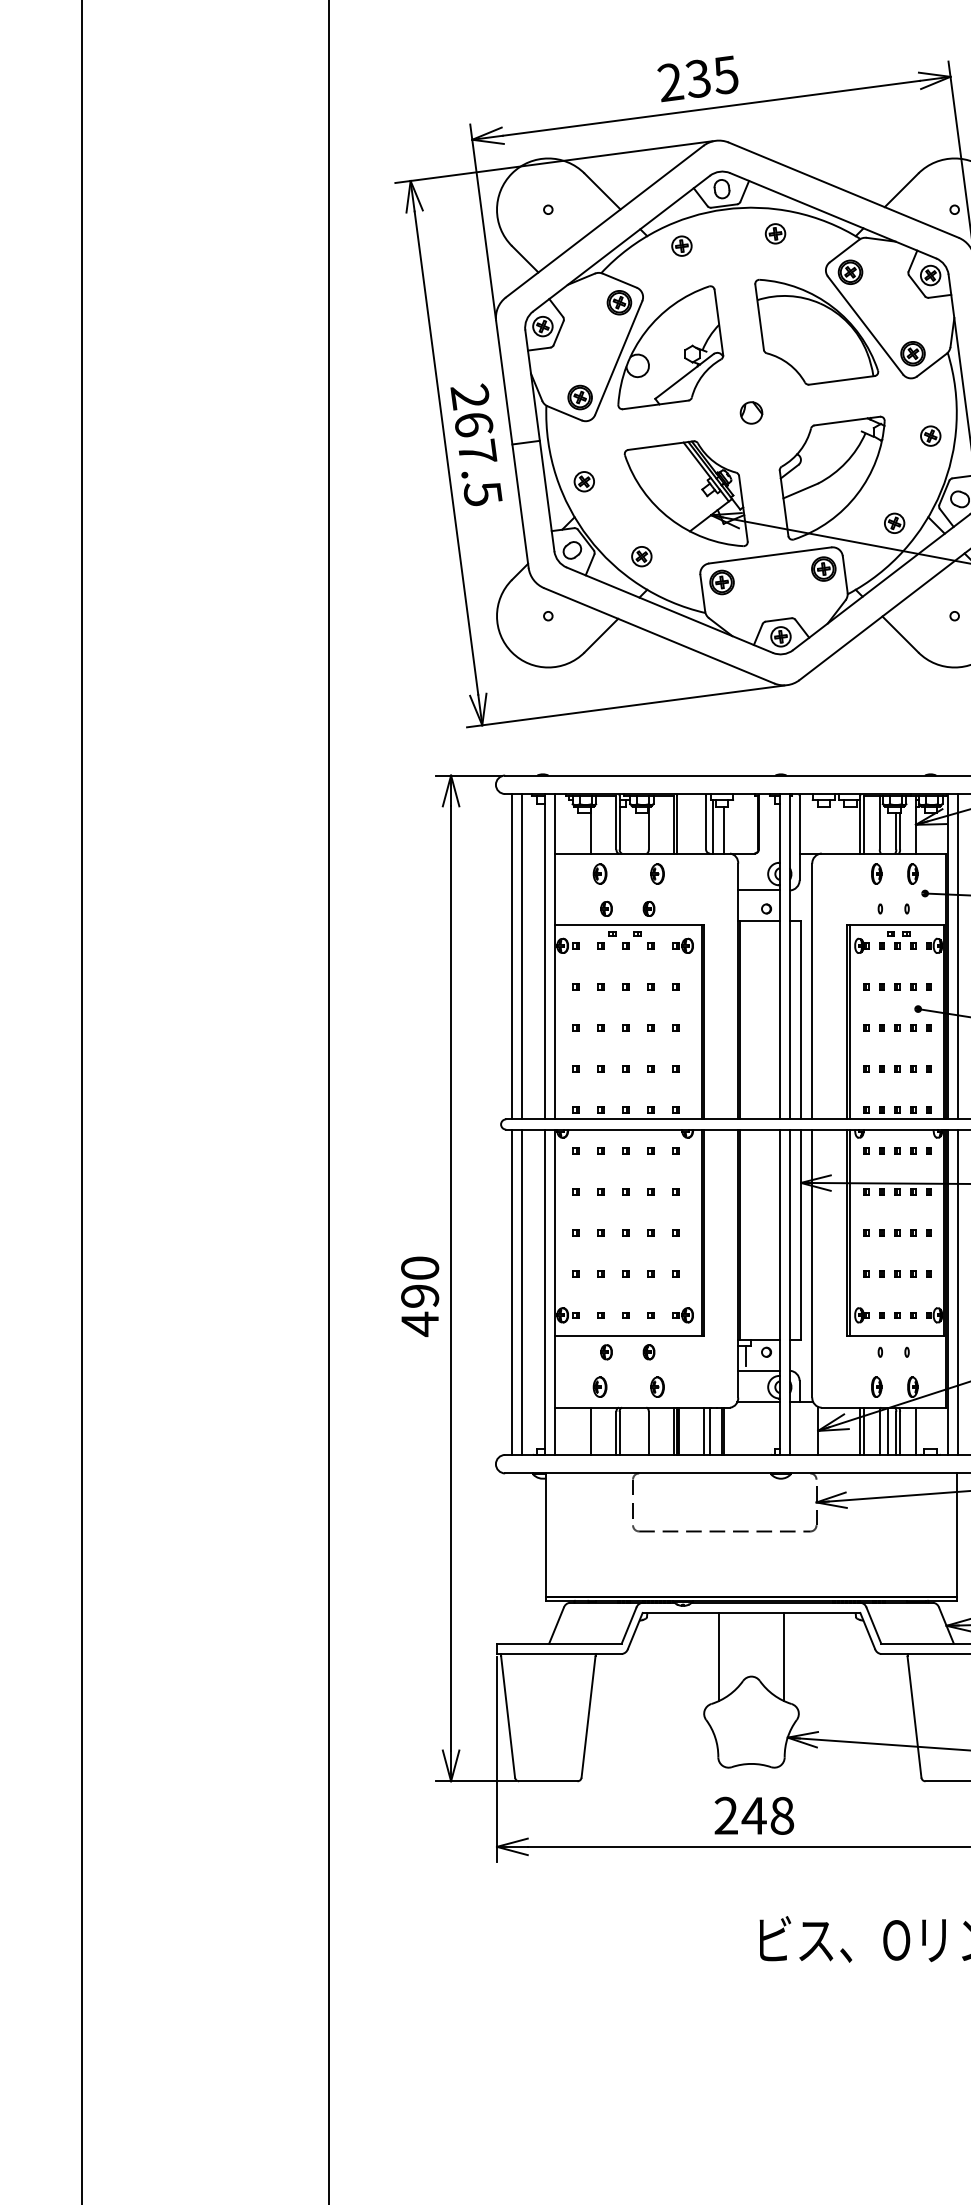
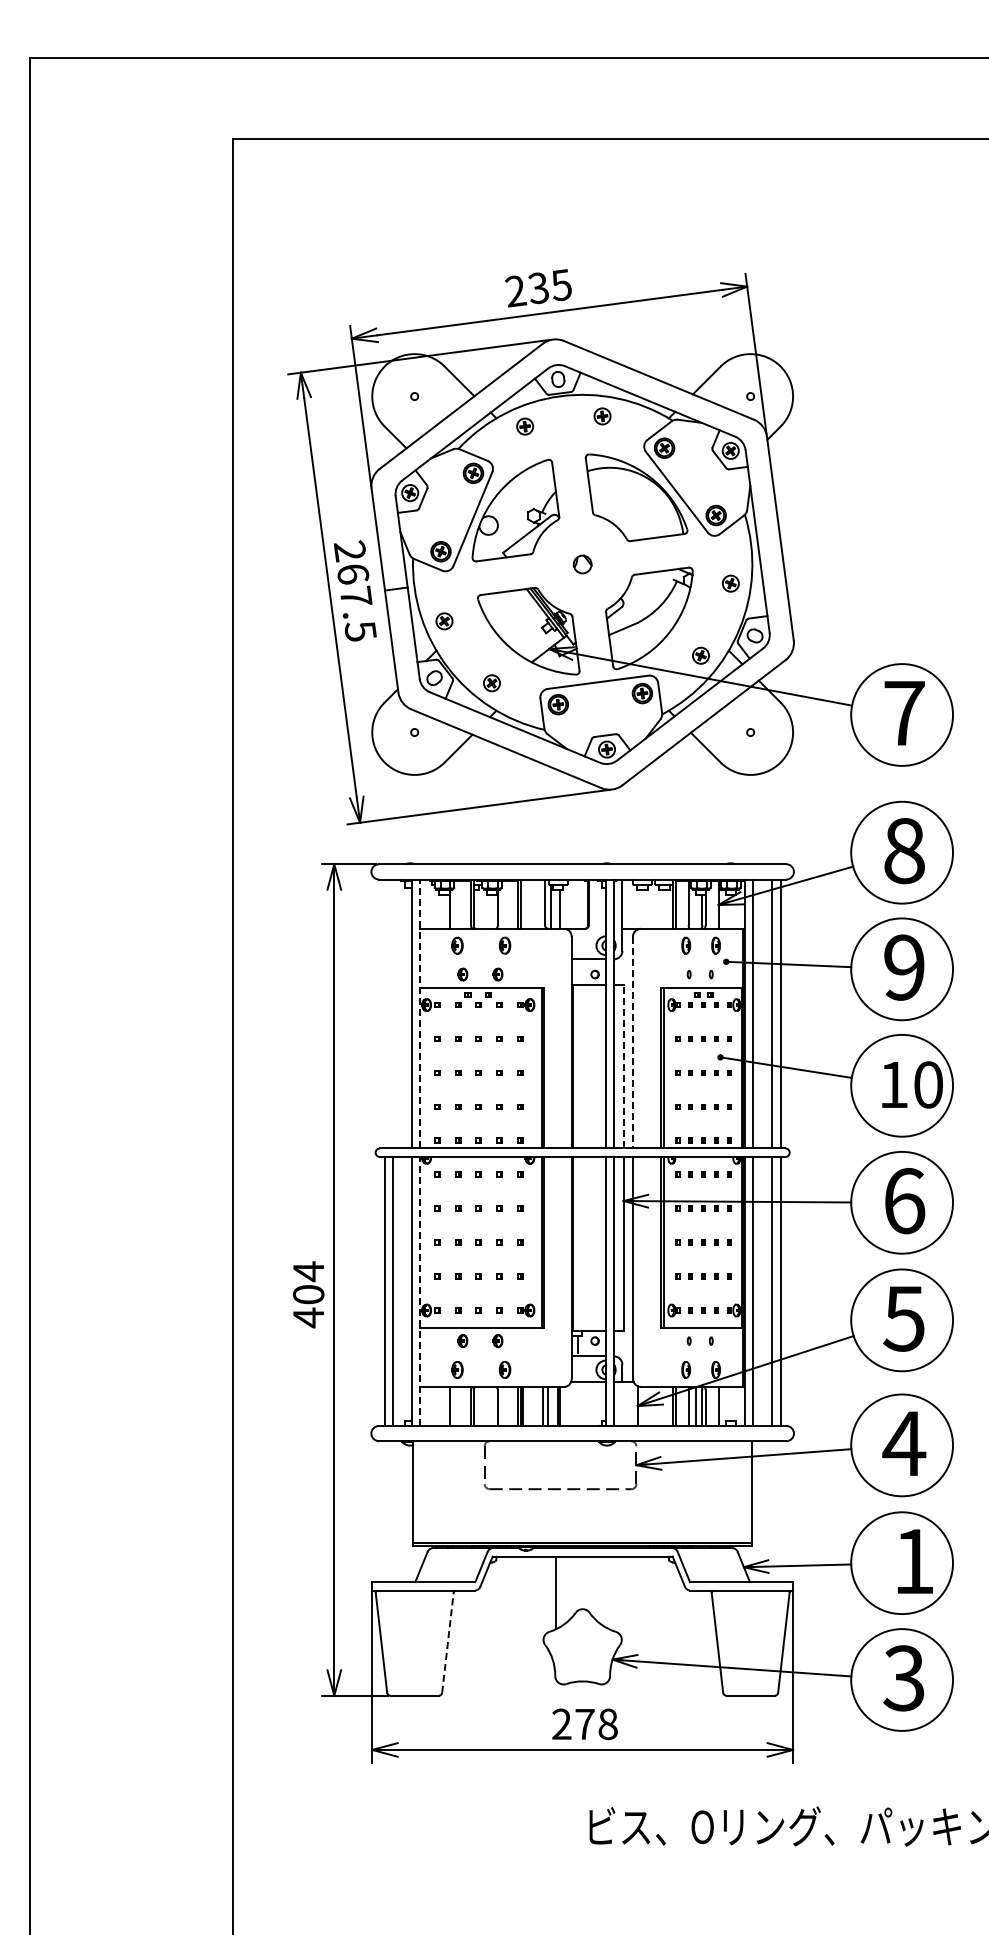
line: (511, 956) -> (384, 1013), removed
line: (522, 956) -> (393, 1013), removed
line: (555, 956) -> (420, 1013), solid -> dashed
line: (811, 991) -> (632, 1042), solid -> dashed
line: (800, 1020) -> (623, 1066), solid -> dashed
text: (419, 1281) -> (308, 1282), 490 -> 404
line: (555, 1291) -> (420, 1290), solid -> dashed
line: (783, 1656) -> (609, 1592), removed
line: (588, 1716) -> (447, 1642), solid -> dashed
text: (753, 1816) -> (584, 1724), 248 -> 278

